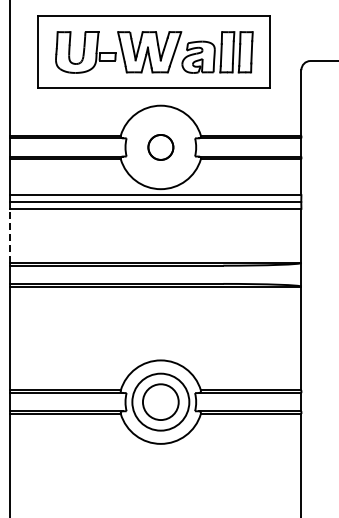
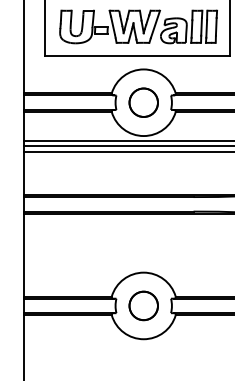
part: (160, 147) -> (143, 102), size x1.43
line: (10, 235) -> (23, 172), dashed -> solid
circle: (160, 401) -> (143, 305), size x0.62

